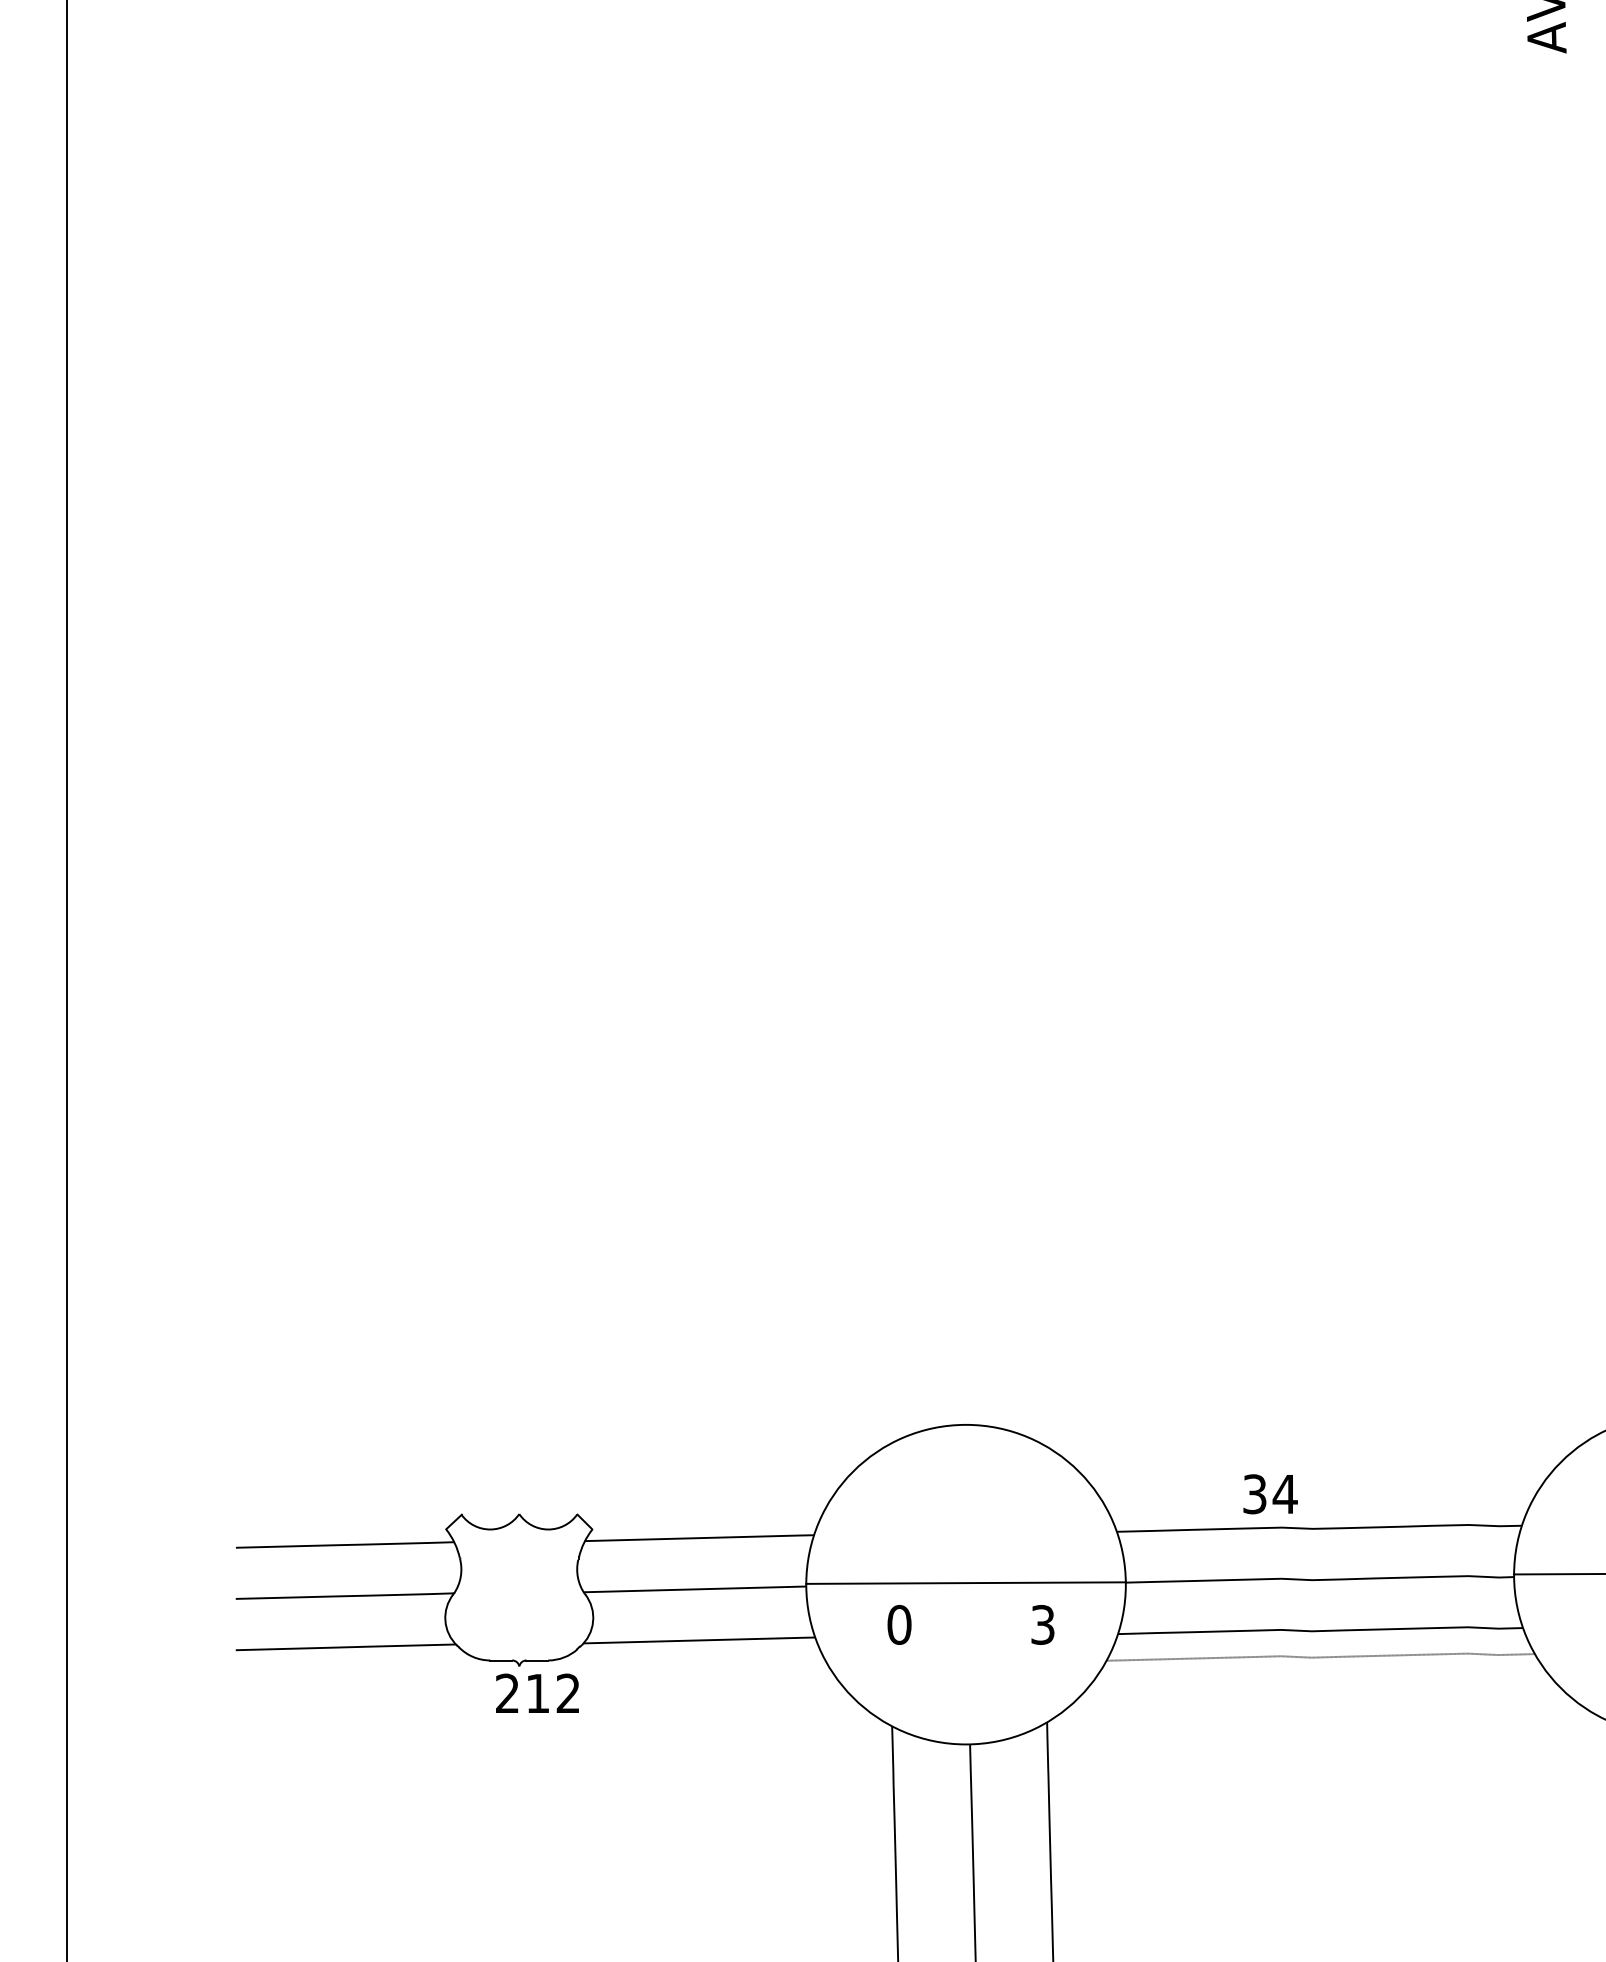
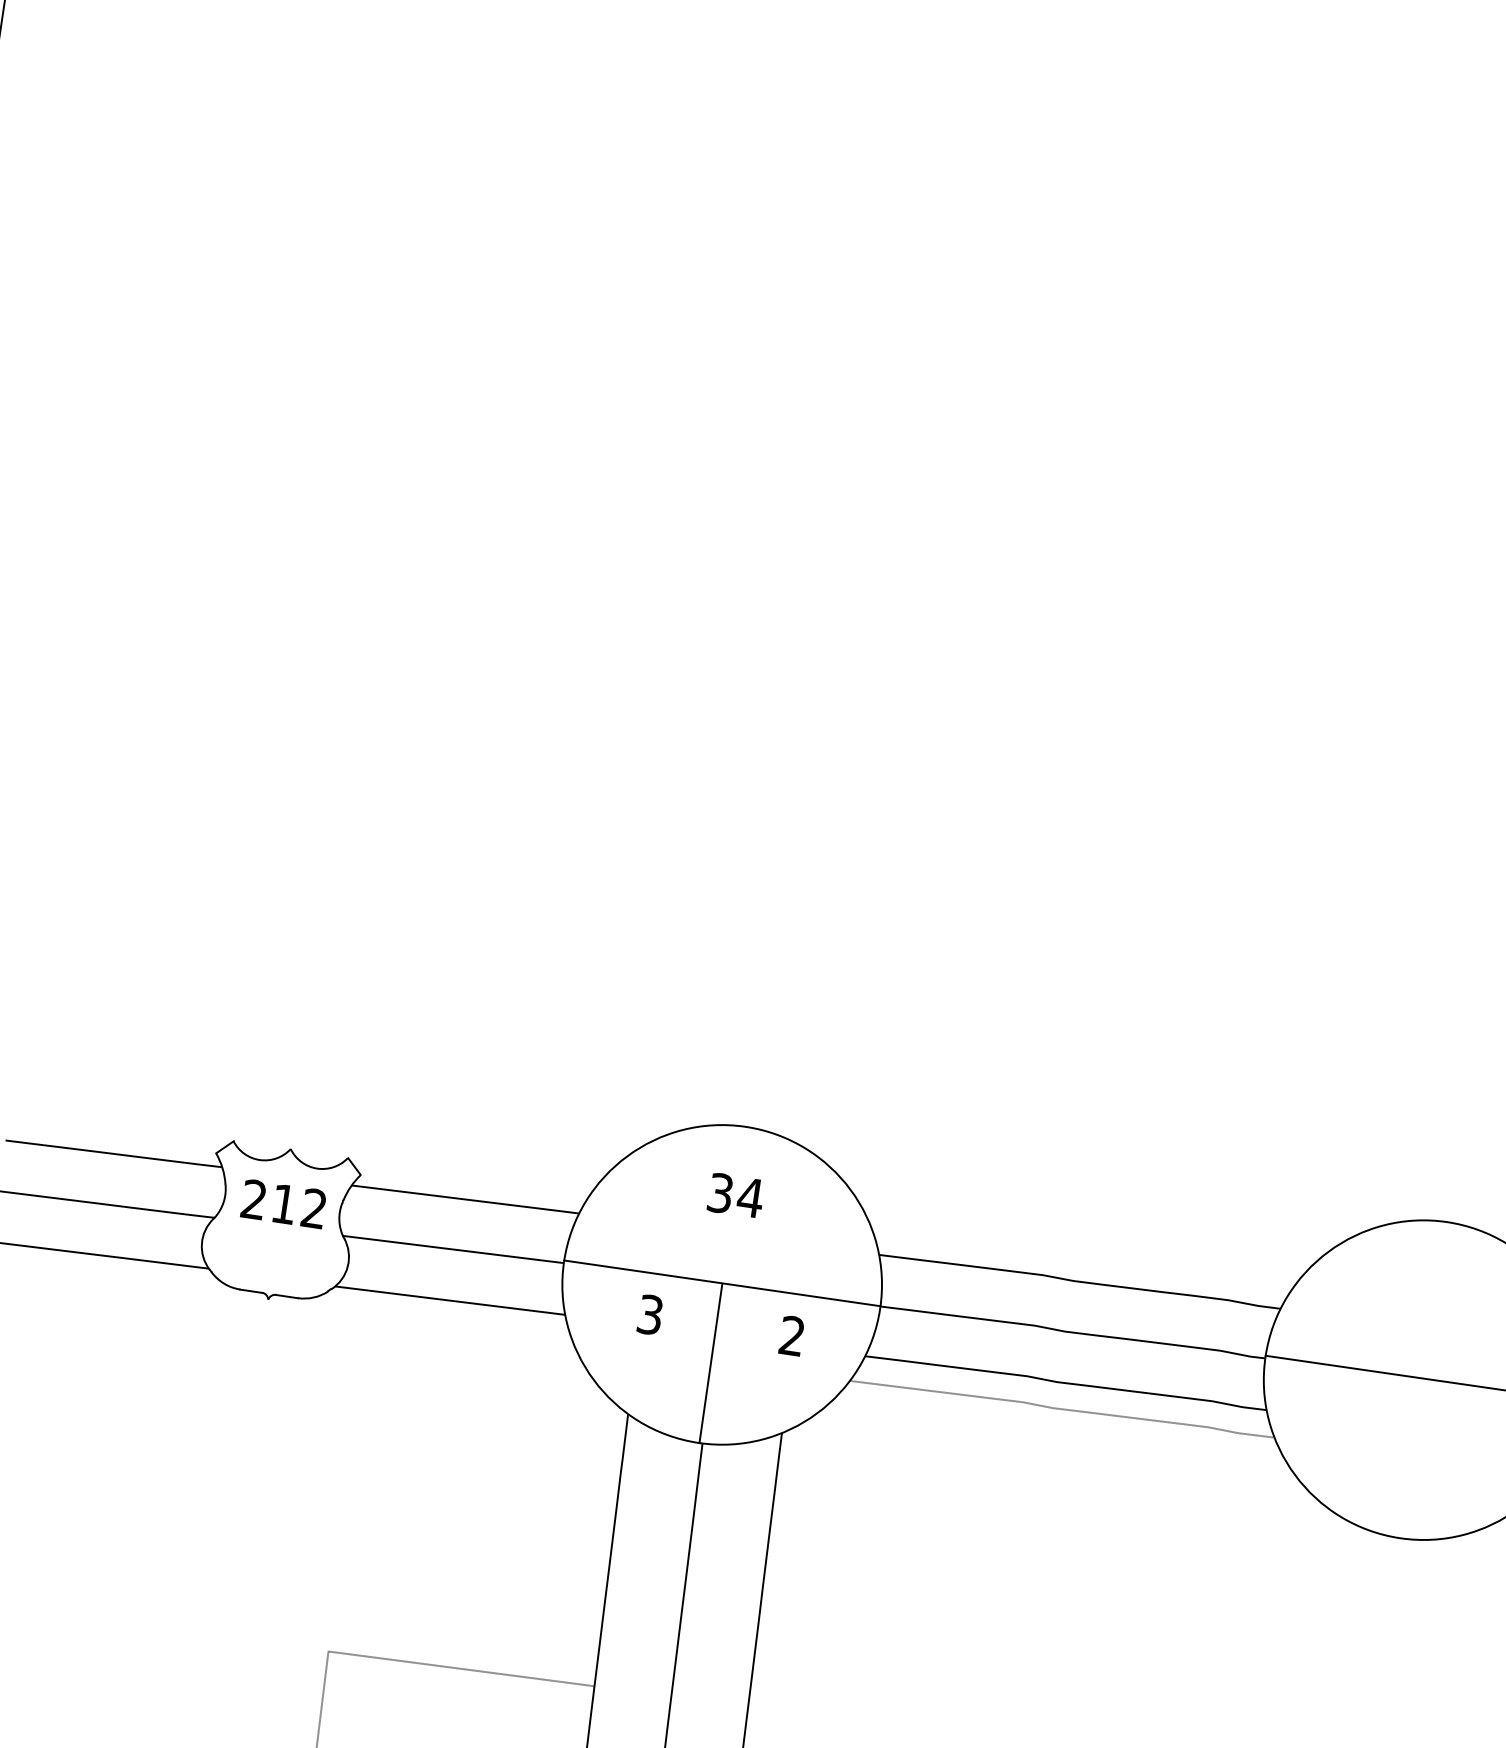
text: (1270, 1494) -> (735, 1195), moved
text: (899, 1624) -> (650, 1314), 0 -> 3
text: (1042, 1624) -> (791, 1335), 3 -> 2
line: (966, 1663) -> (710, 1362), added
text: (537, 1692) -> (283, 1203), moved

